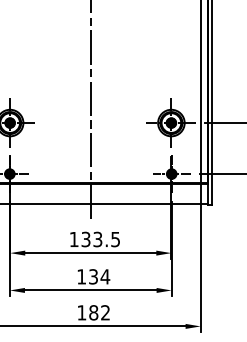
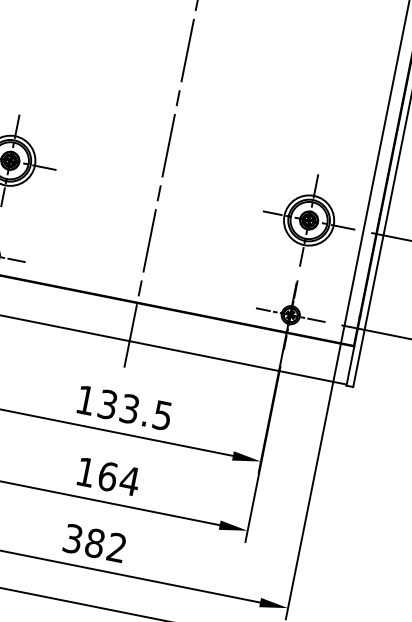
text: (93, 276) -> (107, 475), 134 -> 164
text: (81, 312) -> (72, 538), 182 -> 382

